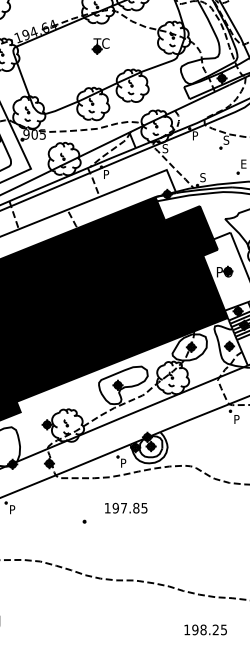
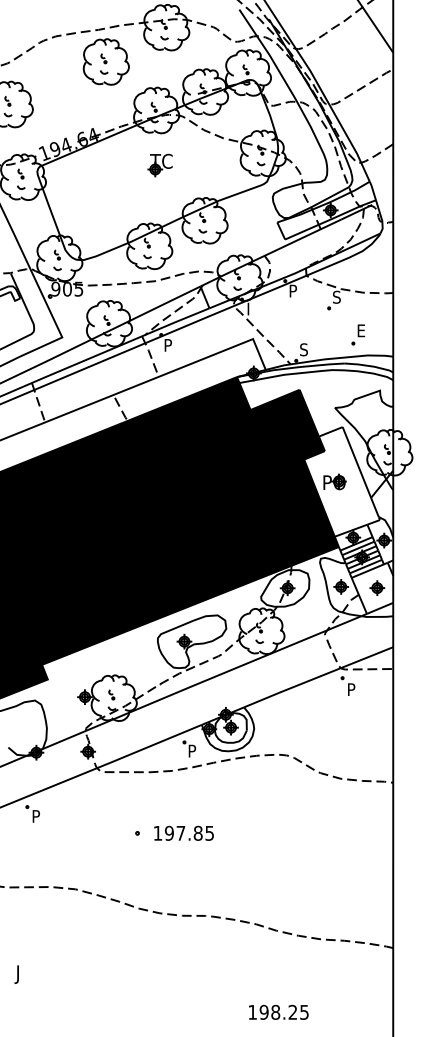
text: (165, 148) -> (251, 308), S -> I
text: (125, 507) -> (183, 832), moved
text: (205, 629) -> (278, 1011), moved

